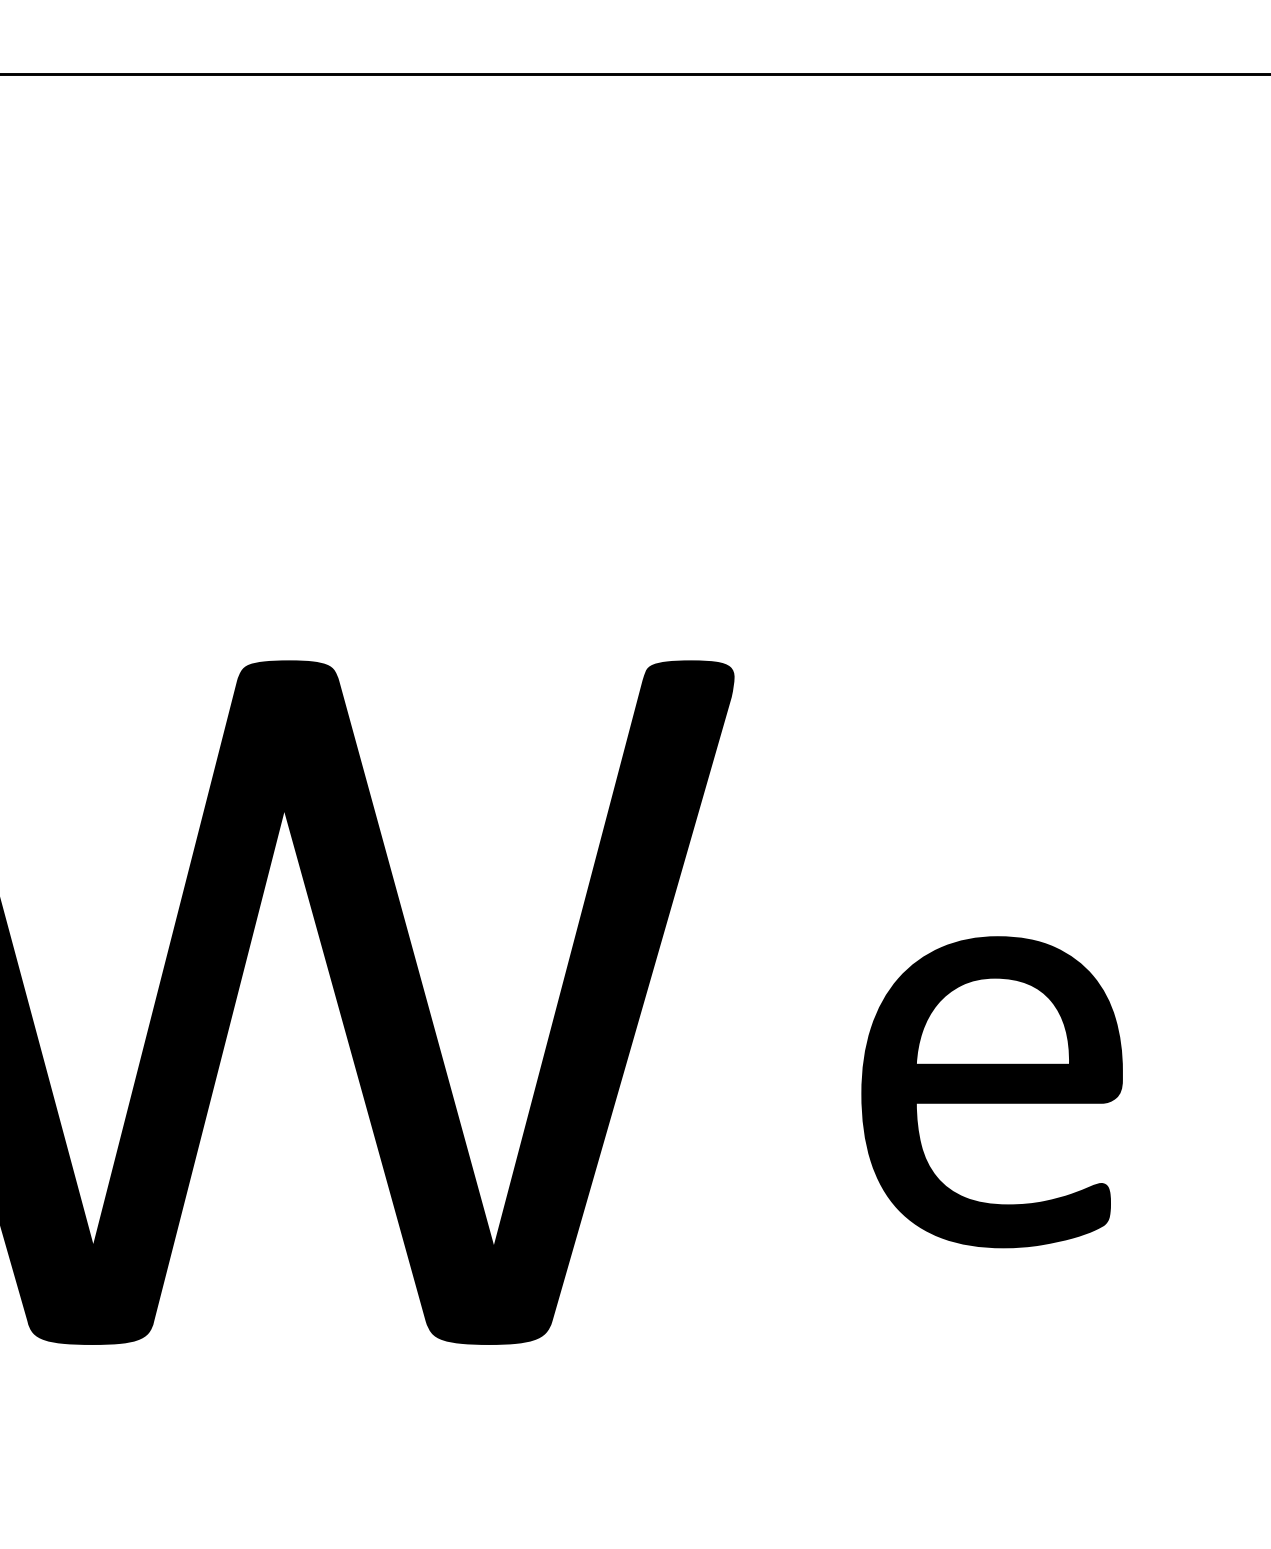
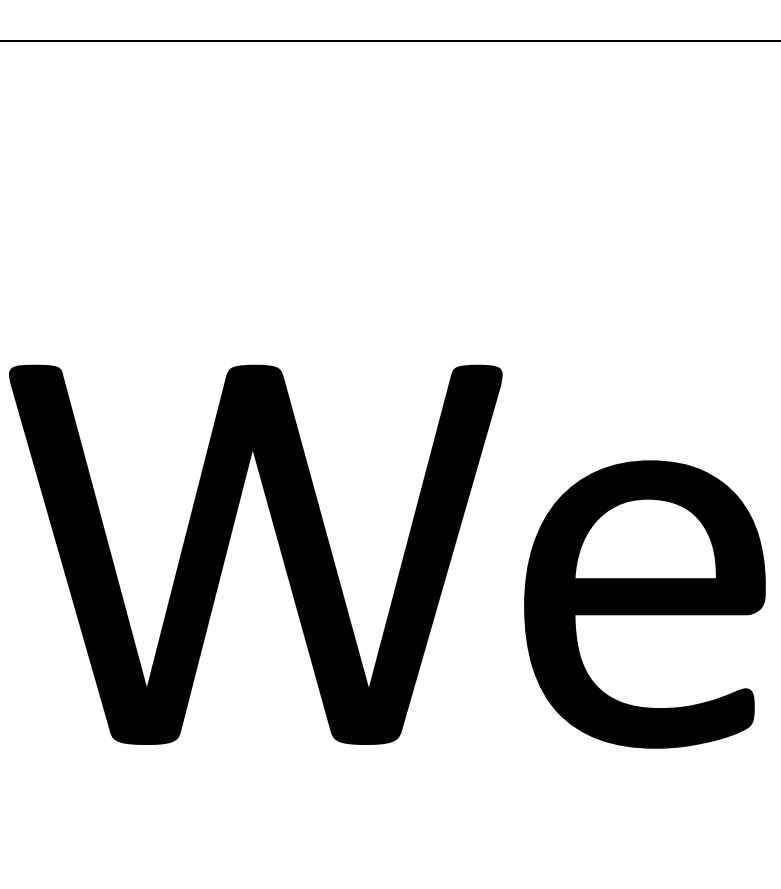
part: (991, 1092) -> (644, 604), size x1.67

